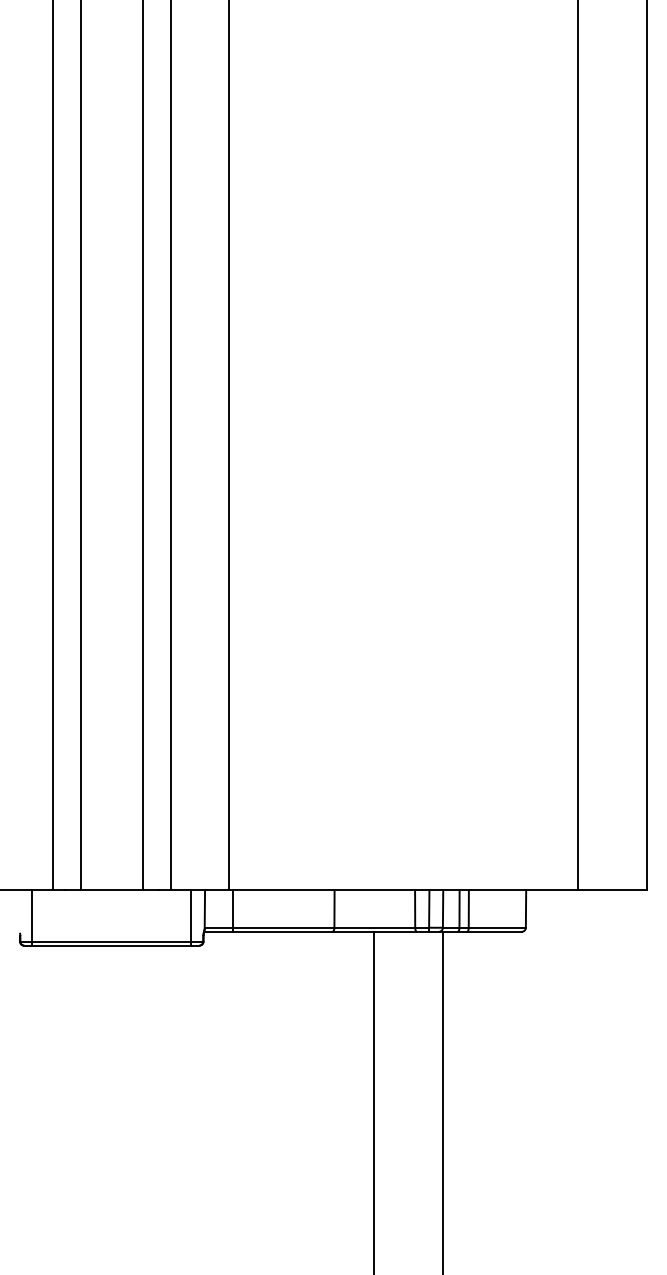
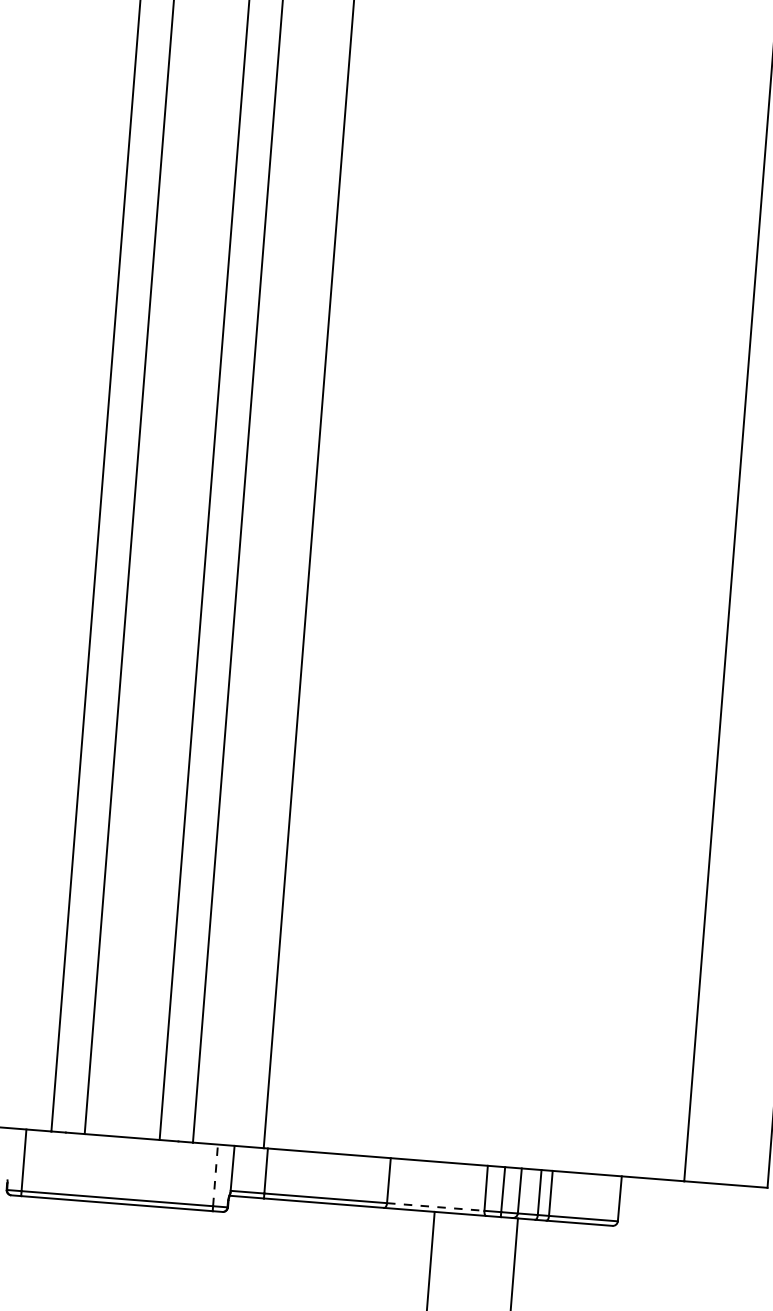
line: (191, 915) -> (215, 1174), solid -> dashed
line: (375, 927) -> (436, 1206), solid -> dashed

